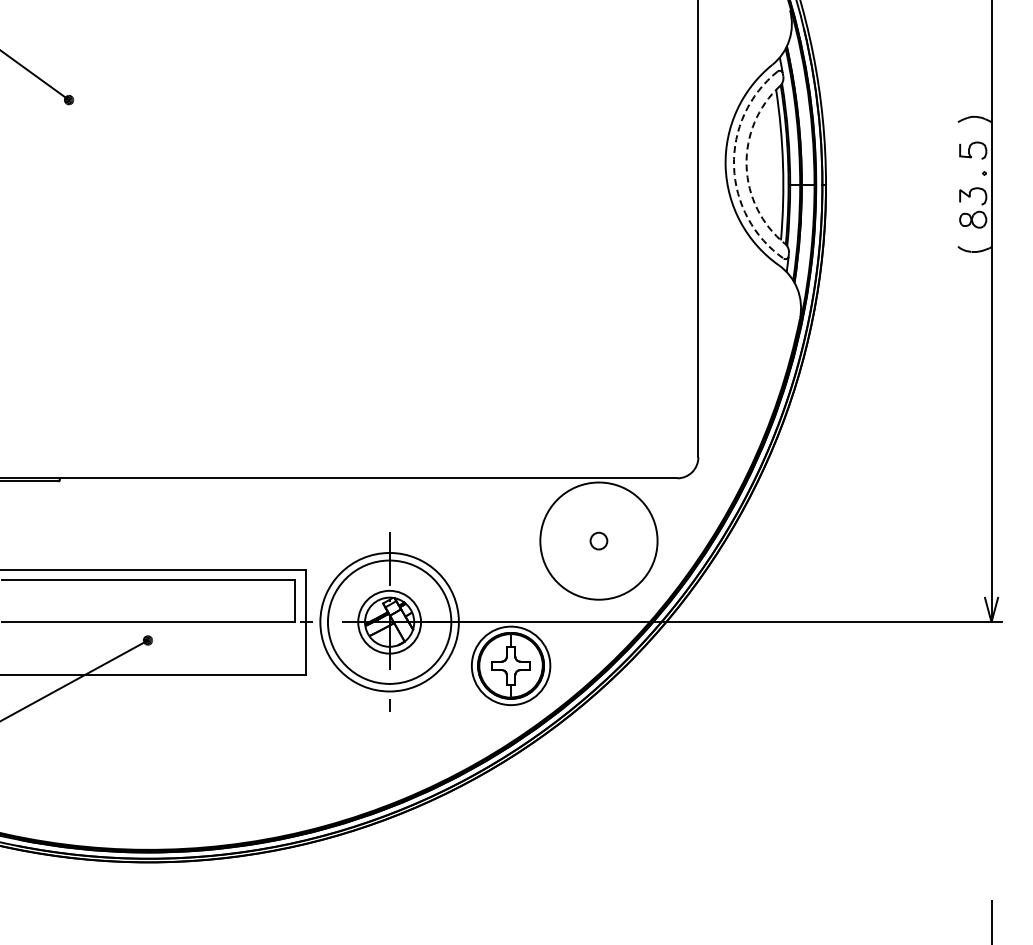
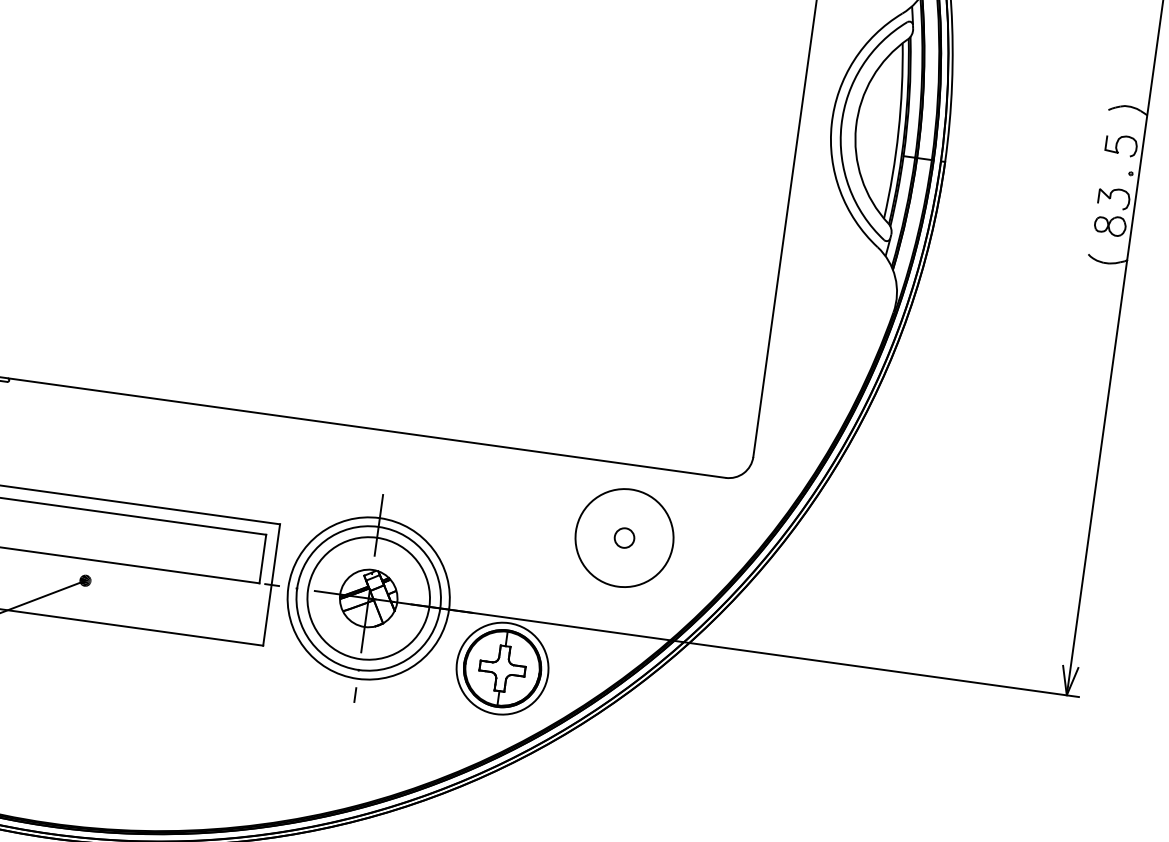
arc: (734, 166) -> (842, 125), dashed -> solid
arc: (746, 166) -> (855, 127), dashed -> solid
circle: (598, 540) -> (624, 537), size x0.71
circle: (389, 621) -> (368, 597), size x1.67

